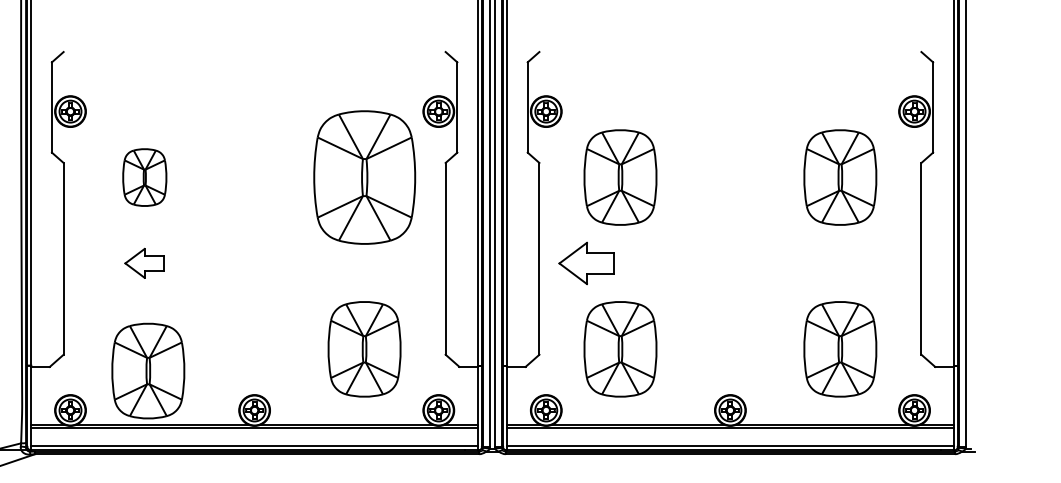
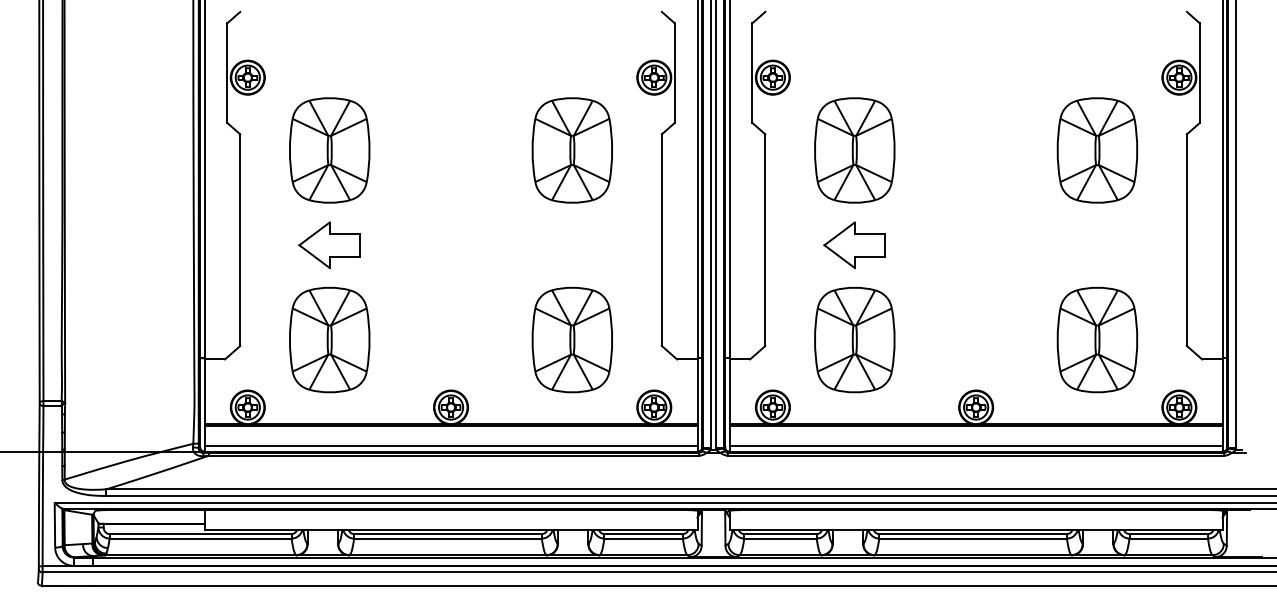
part: (144, 177) -> (329, 150), size x1.67
part: (363, 177) -> (571, 150), size x0.71
part: (144, 262) -> (329, 244), size x1.43
part: (586, 262) -> (854, 244), moved
part: (148, 370) -> (329, 339), moved

